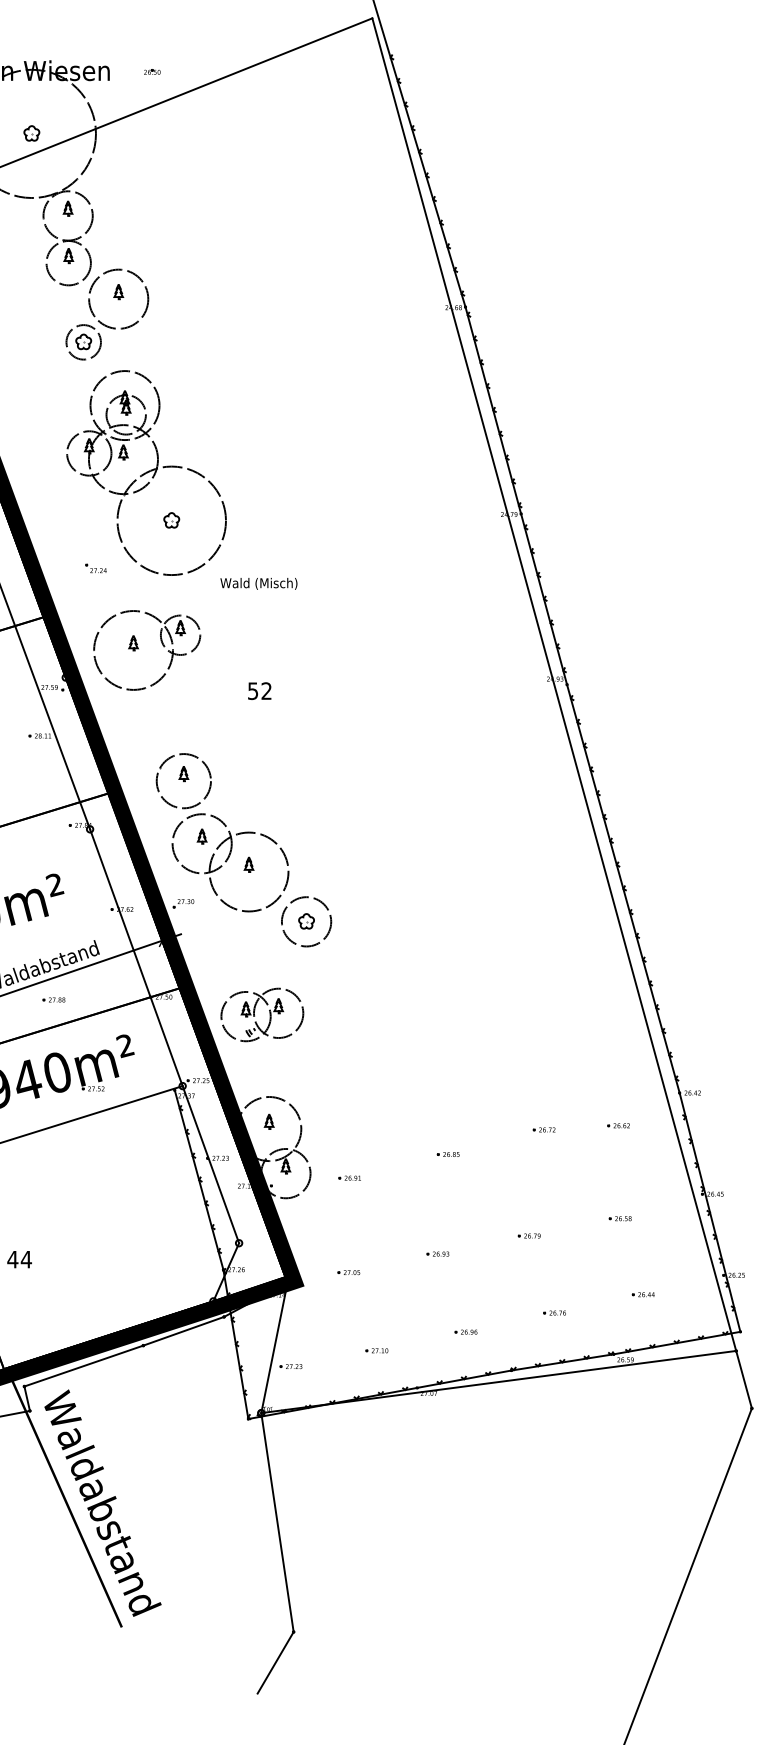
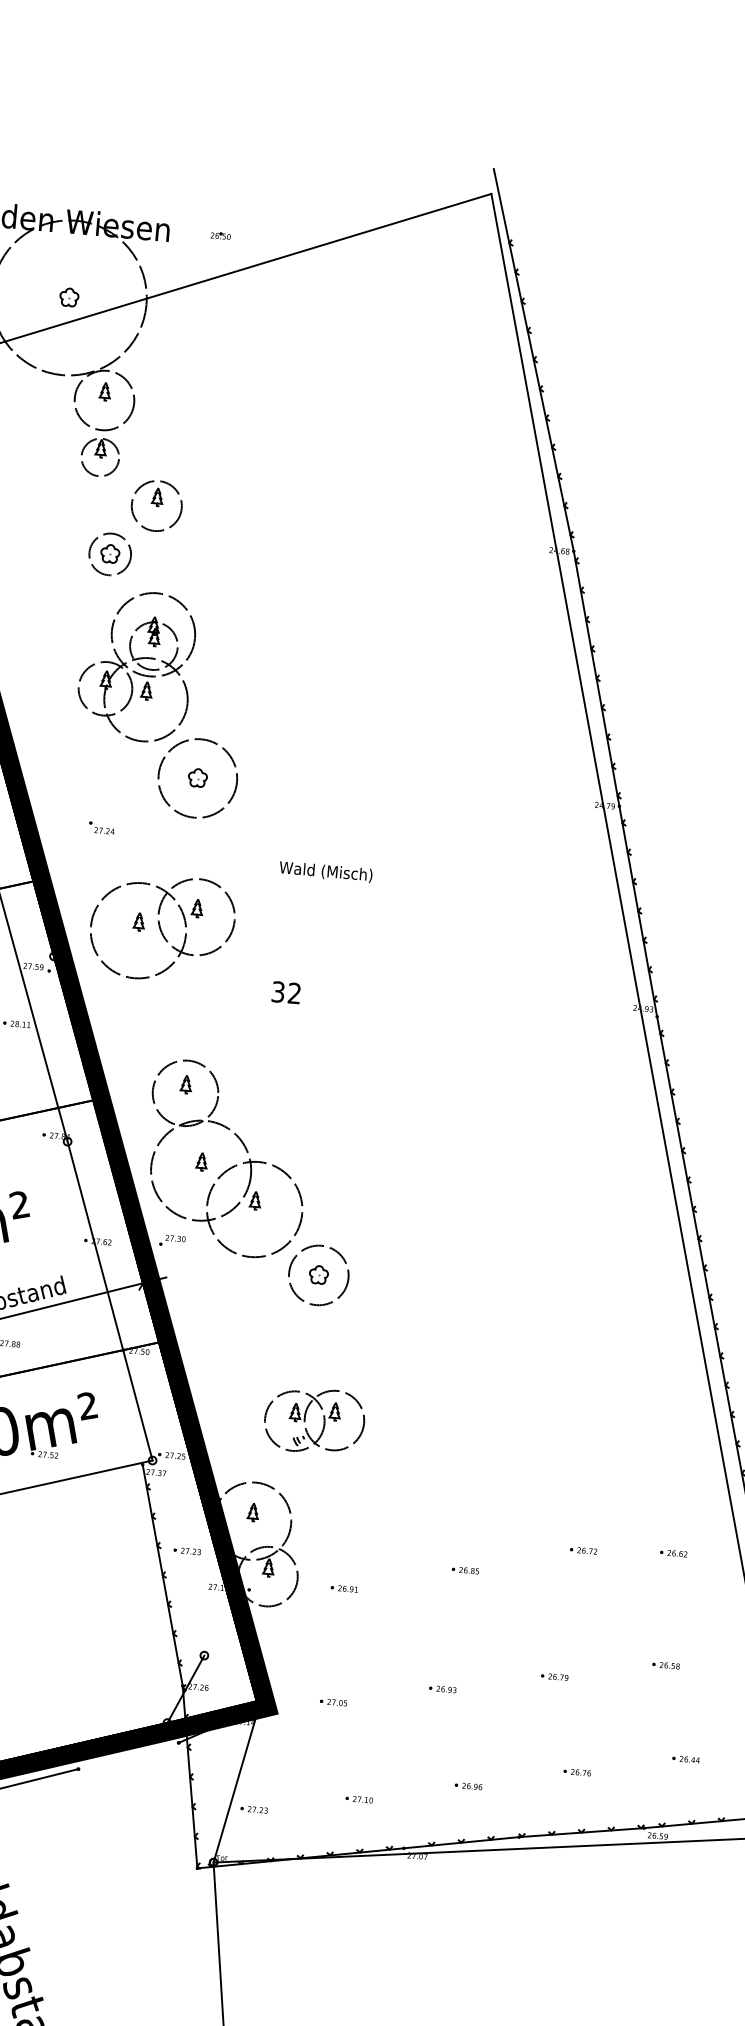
circle: (68, 262) -> (100, 456), size x0.7
circle: (118, 298) -> (156, 505), size x0.7
circle: (171, 520) -> (197, 778), size x0.6
text: (258, 583) -> (325, 871), moved
circle: (180, 634) -> (196, 916), size x1.6
text: (253, 690) -> (278, 991), 52 -> 32
circle: (201, 843) -> (200, 1170), size x1.4
part: (269, 1014) -> (323, 1421), moved
line: (210, 1164) -> (178, 1557), removed
line: (183, 1330) -> (128, 1755), removed

